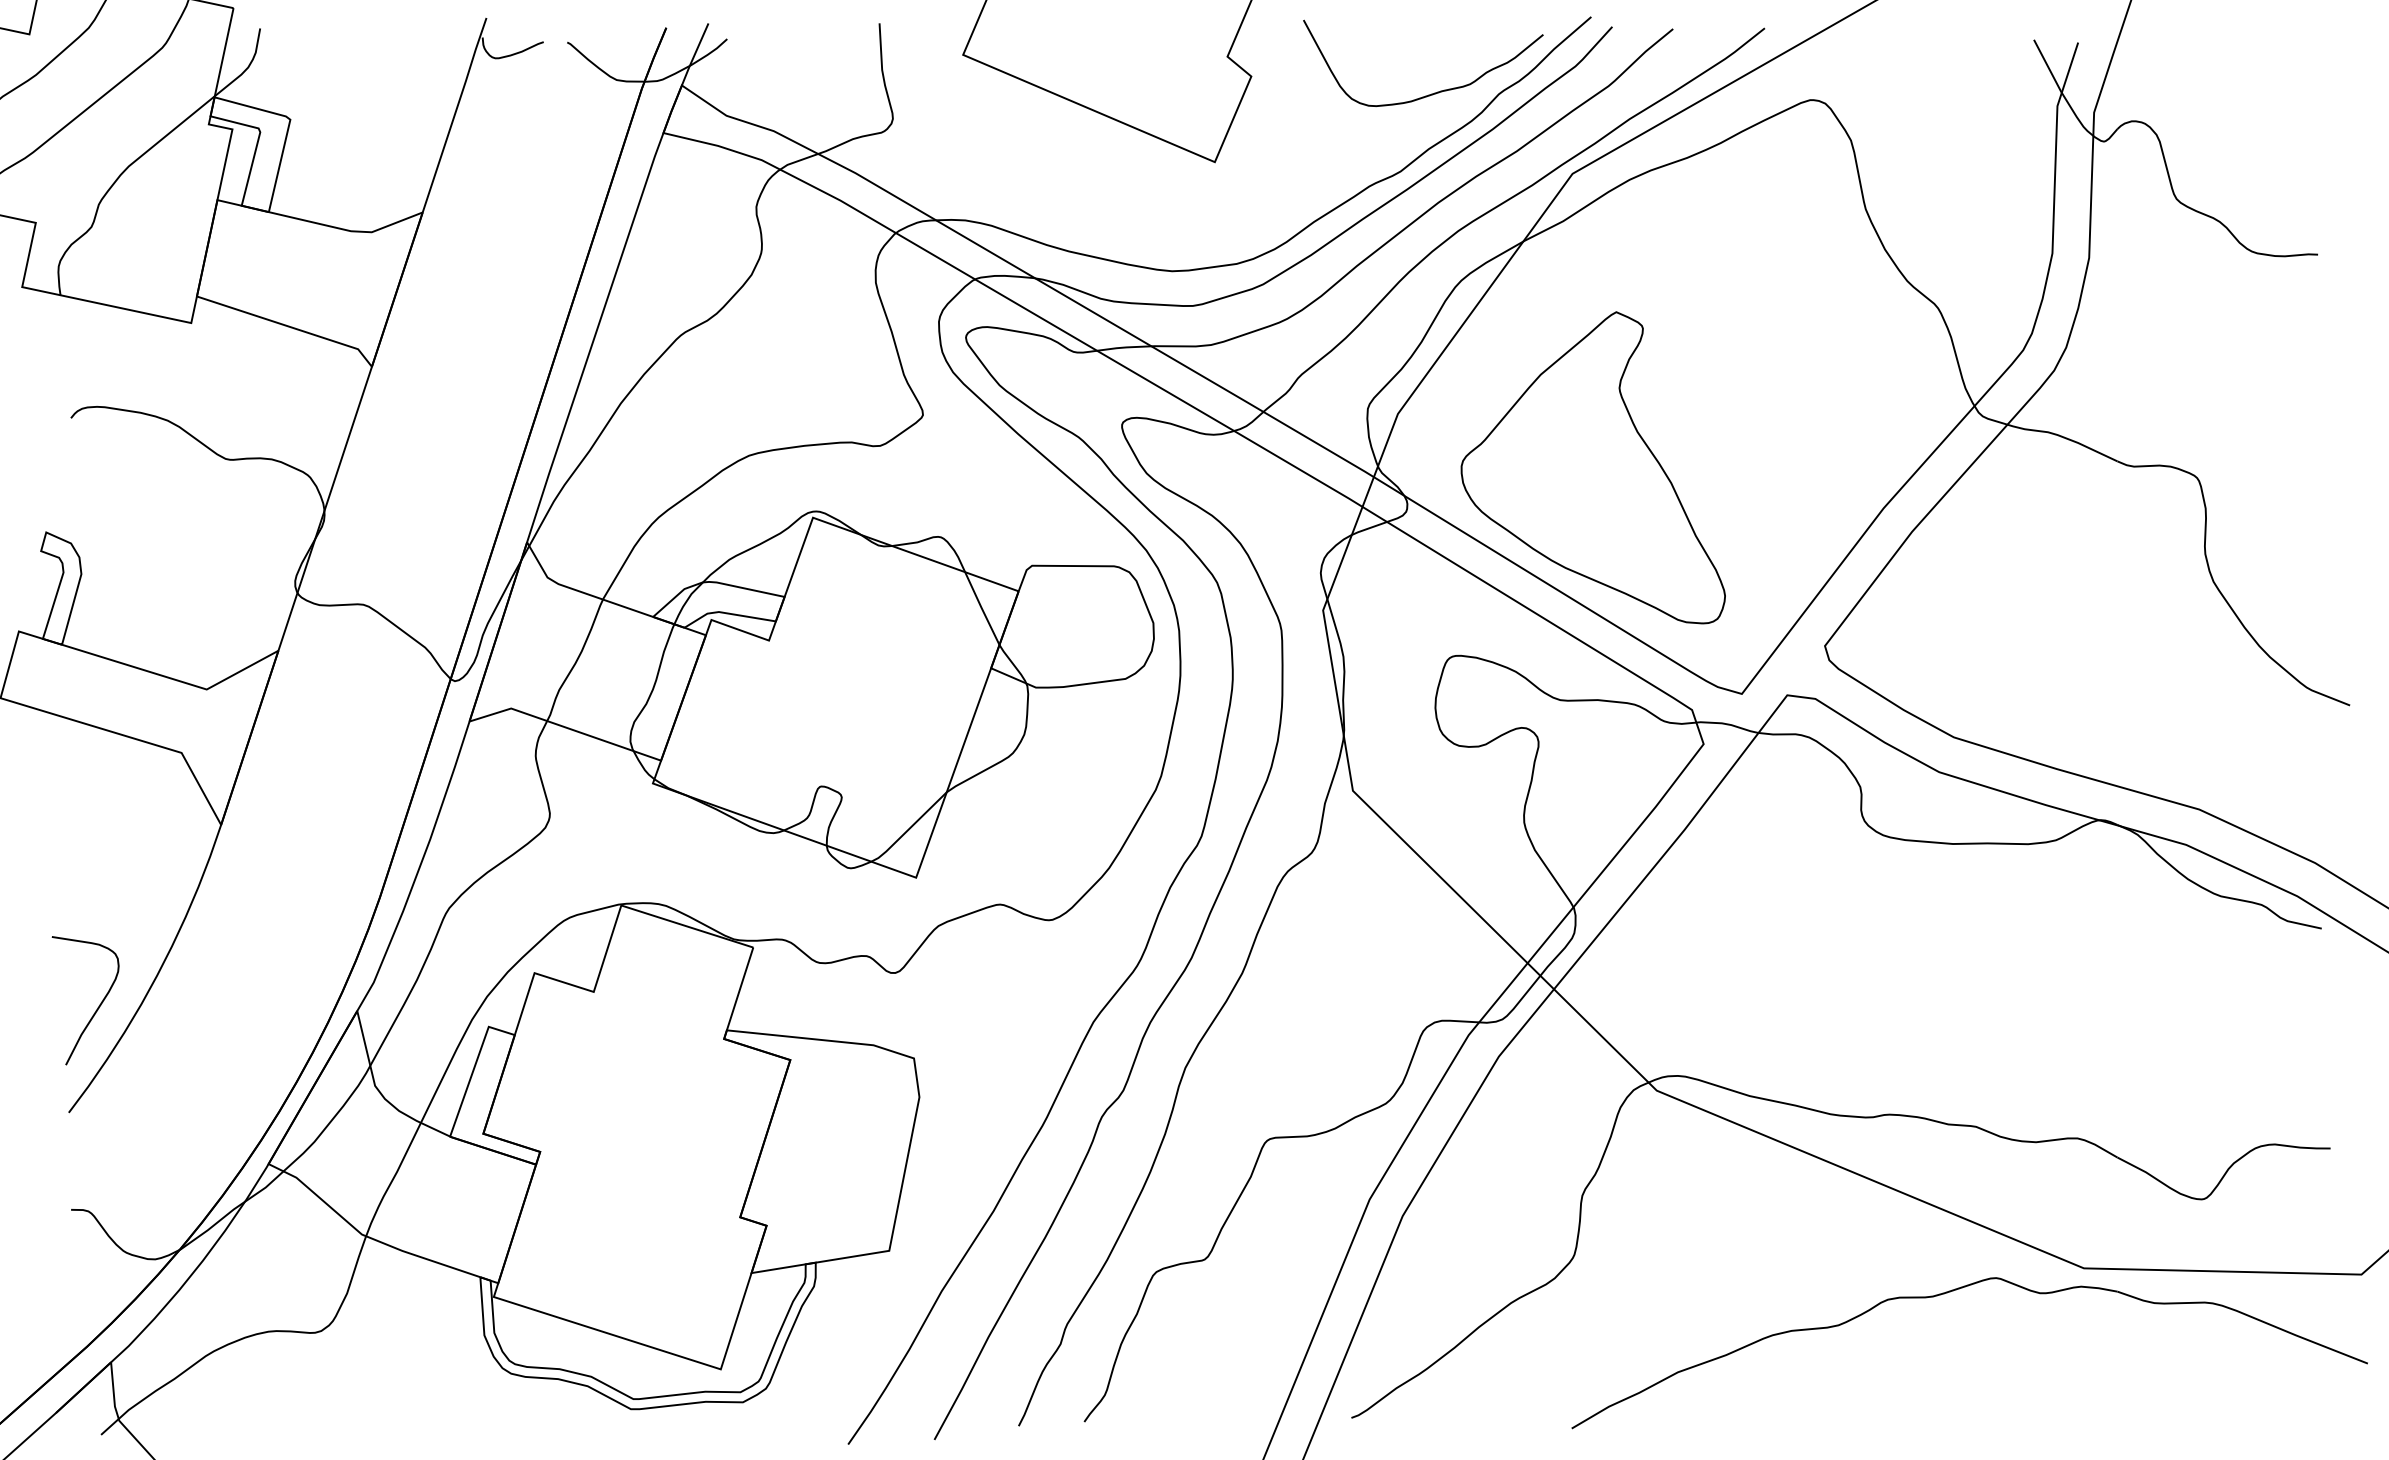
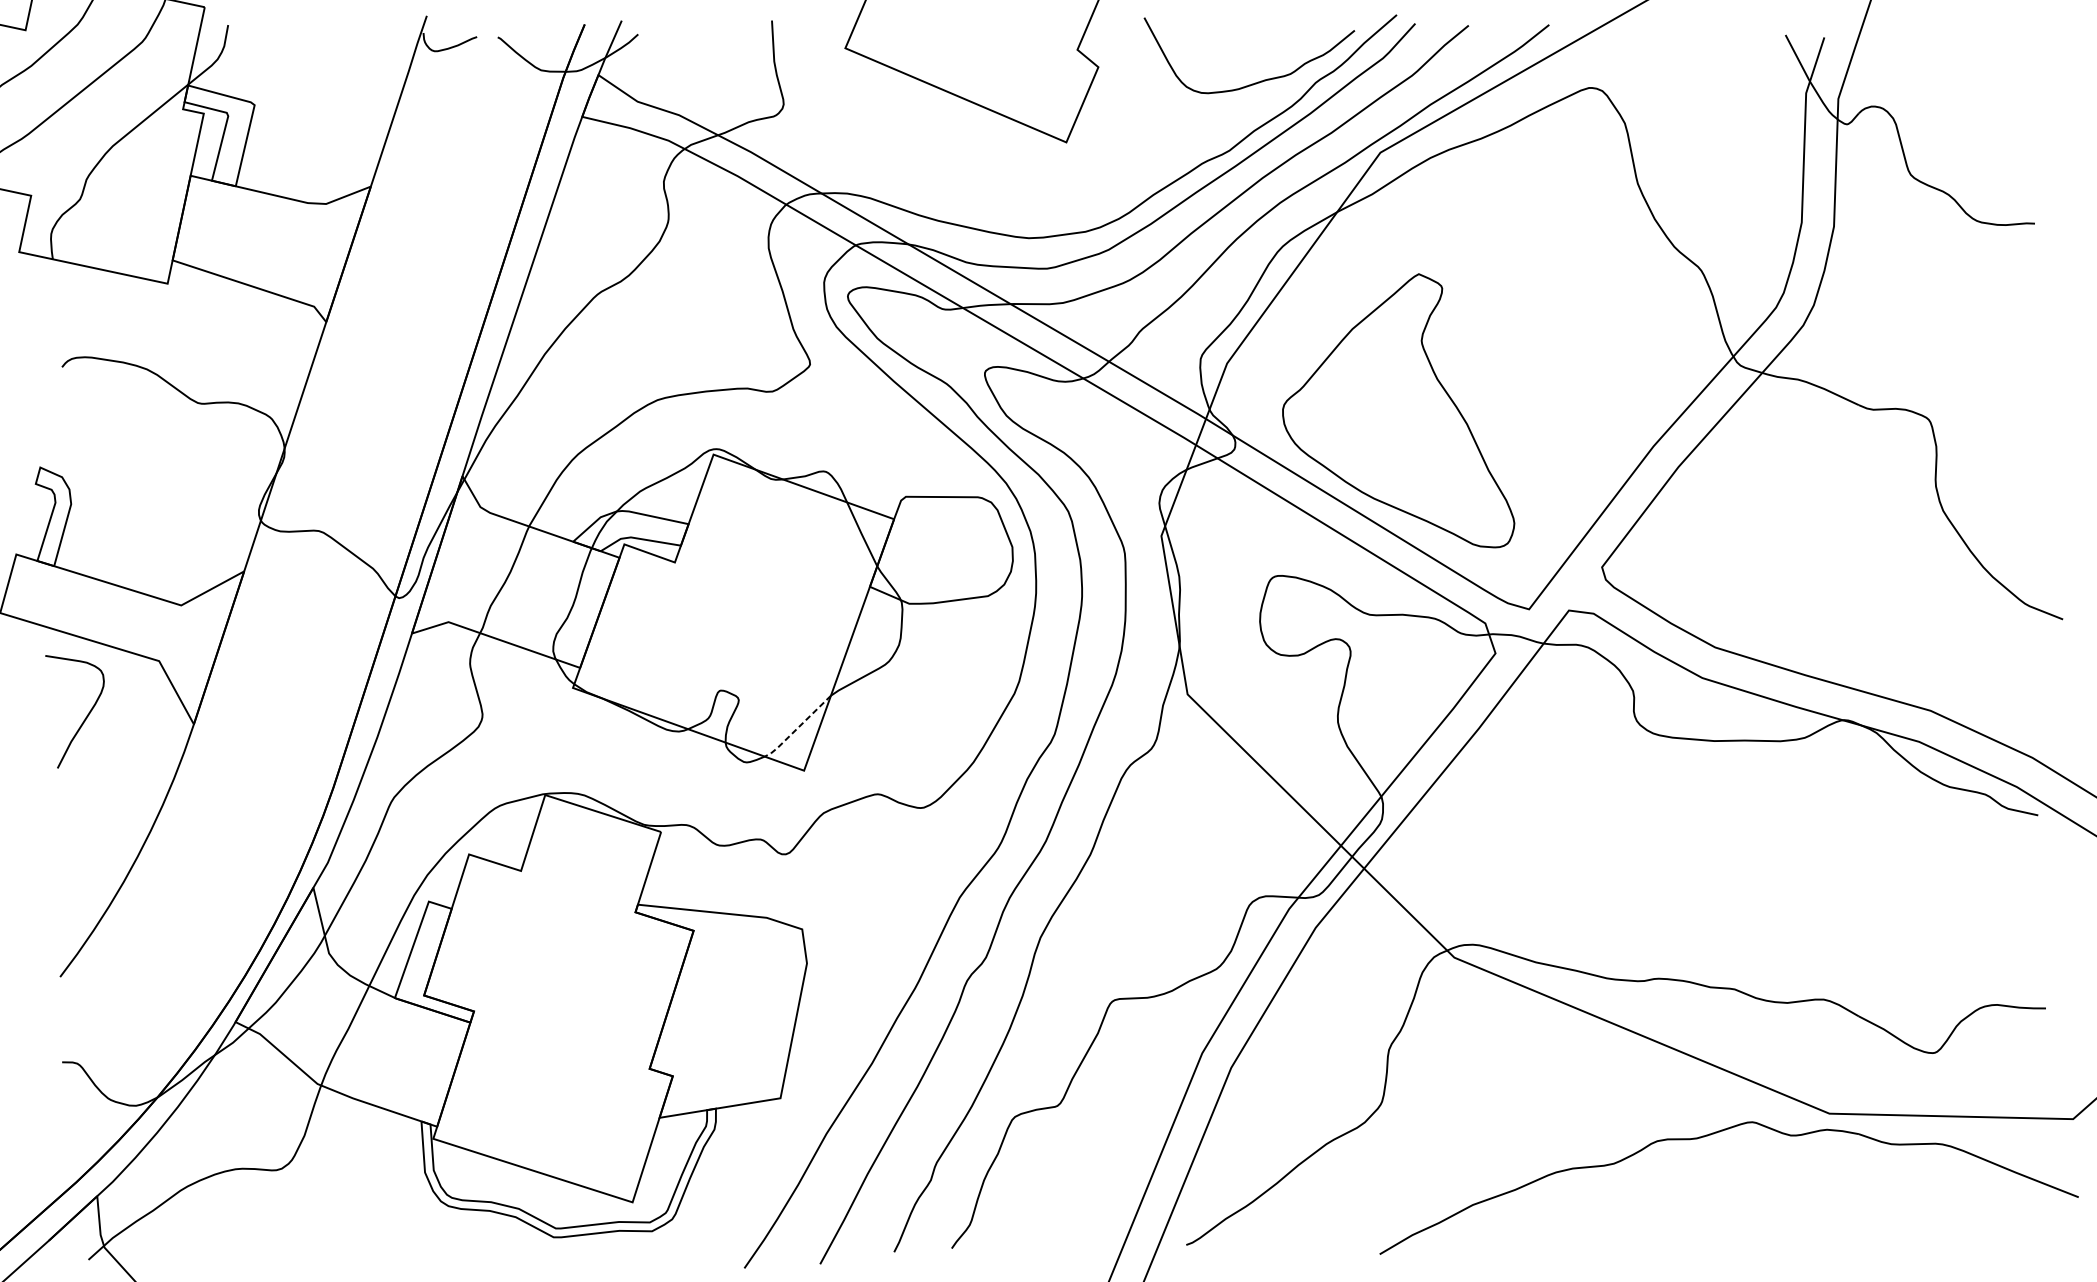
line: (908, 829) -> (797, 728), solid -> dashed
curve: (97, 1007) -> (85, 717), moved

